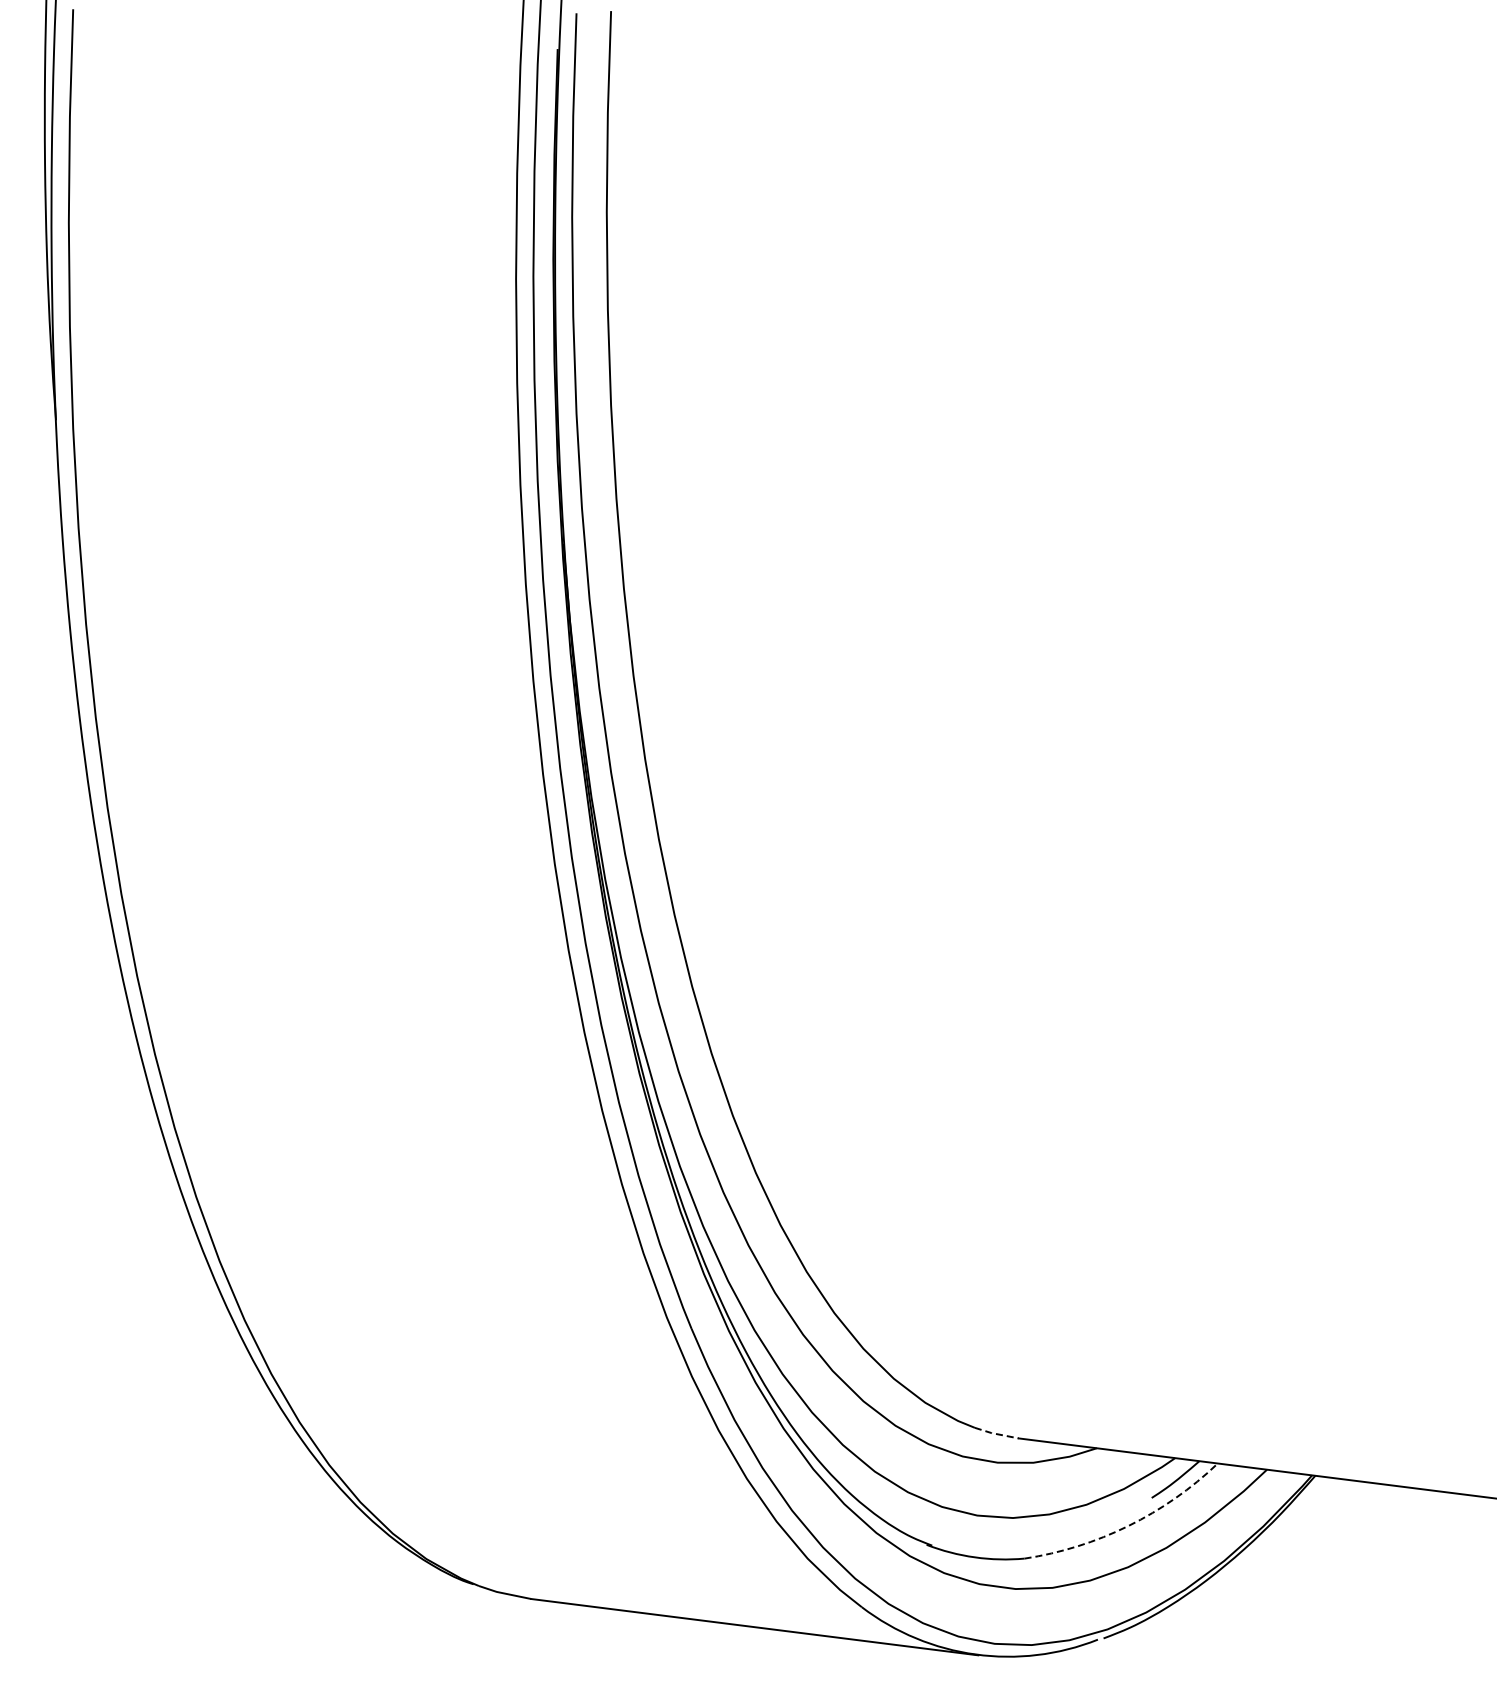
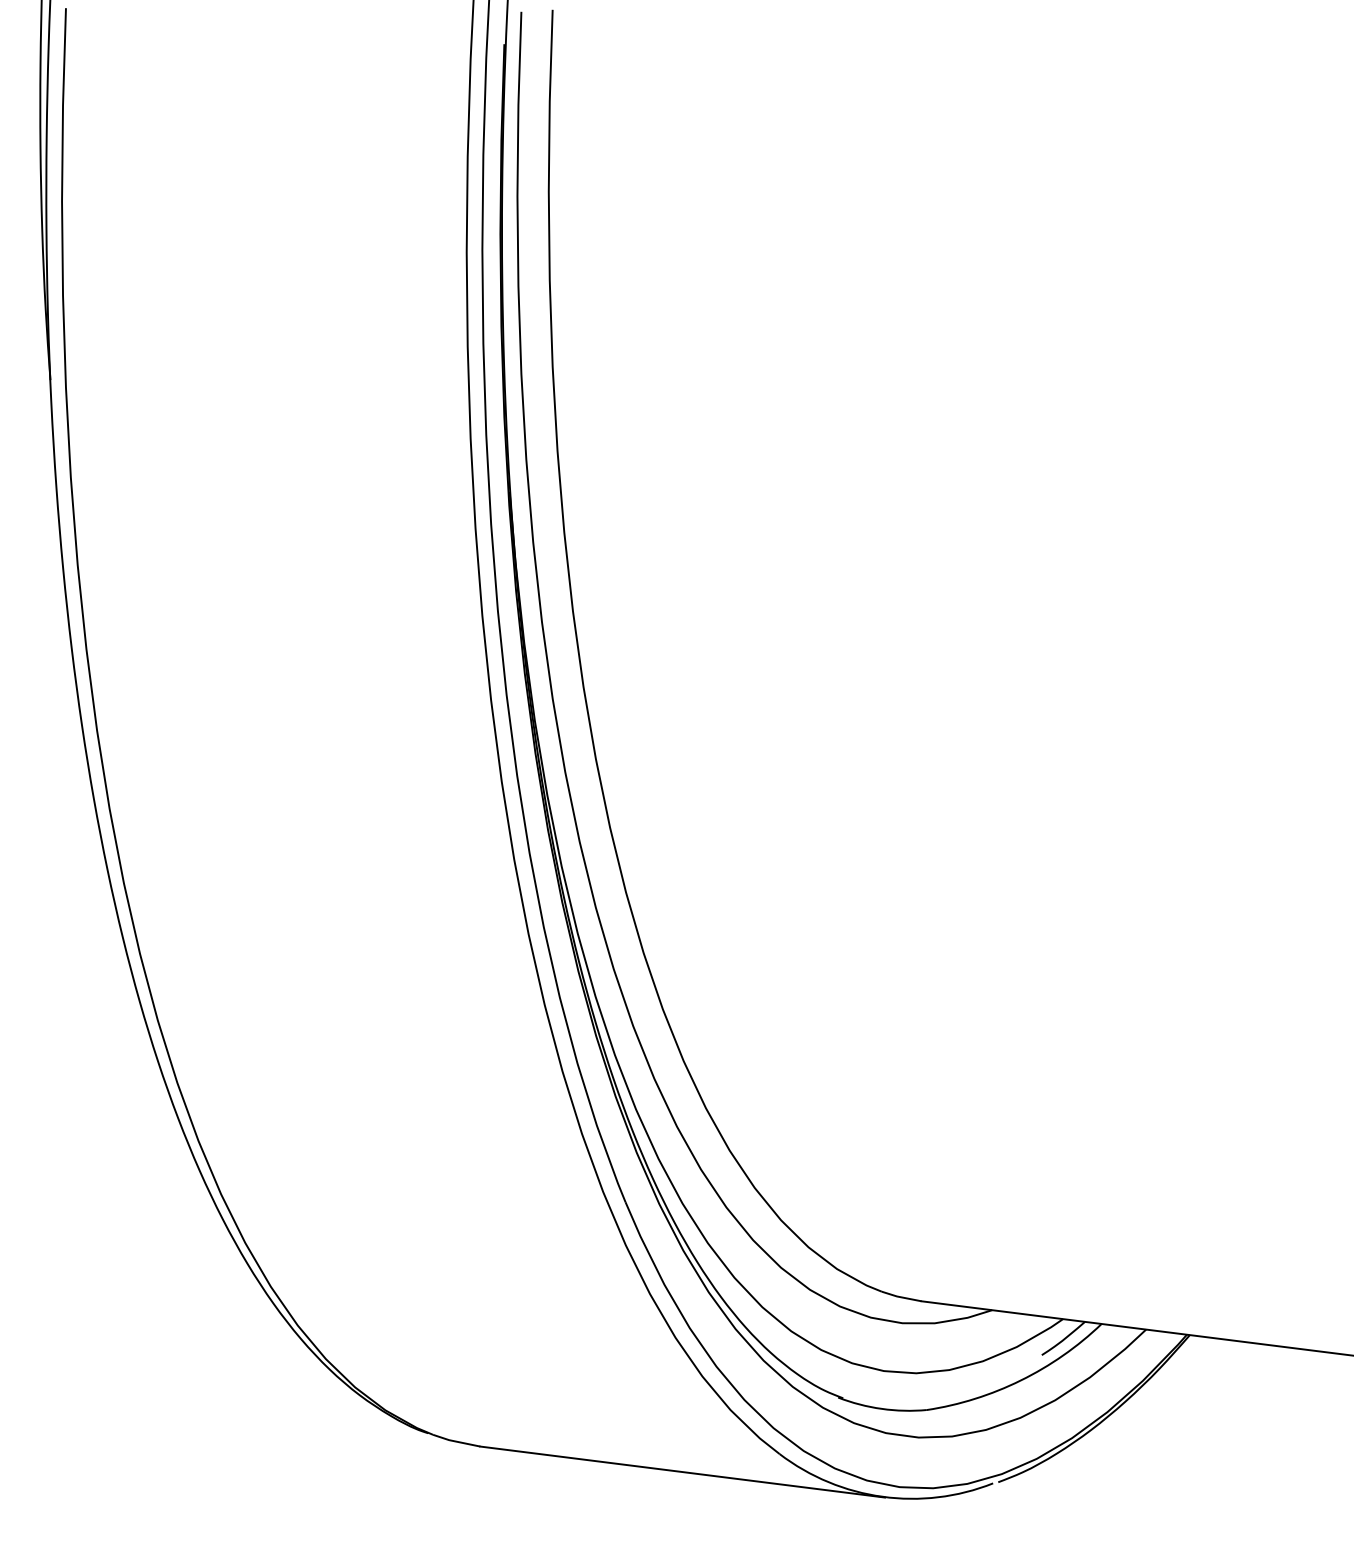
line: (996, 1434) -> (901, 1297), dashed -> solid
arc: (1128, 1525) -> (1020, 1380), dashed -> solid

